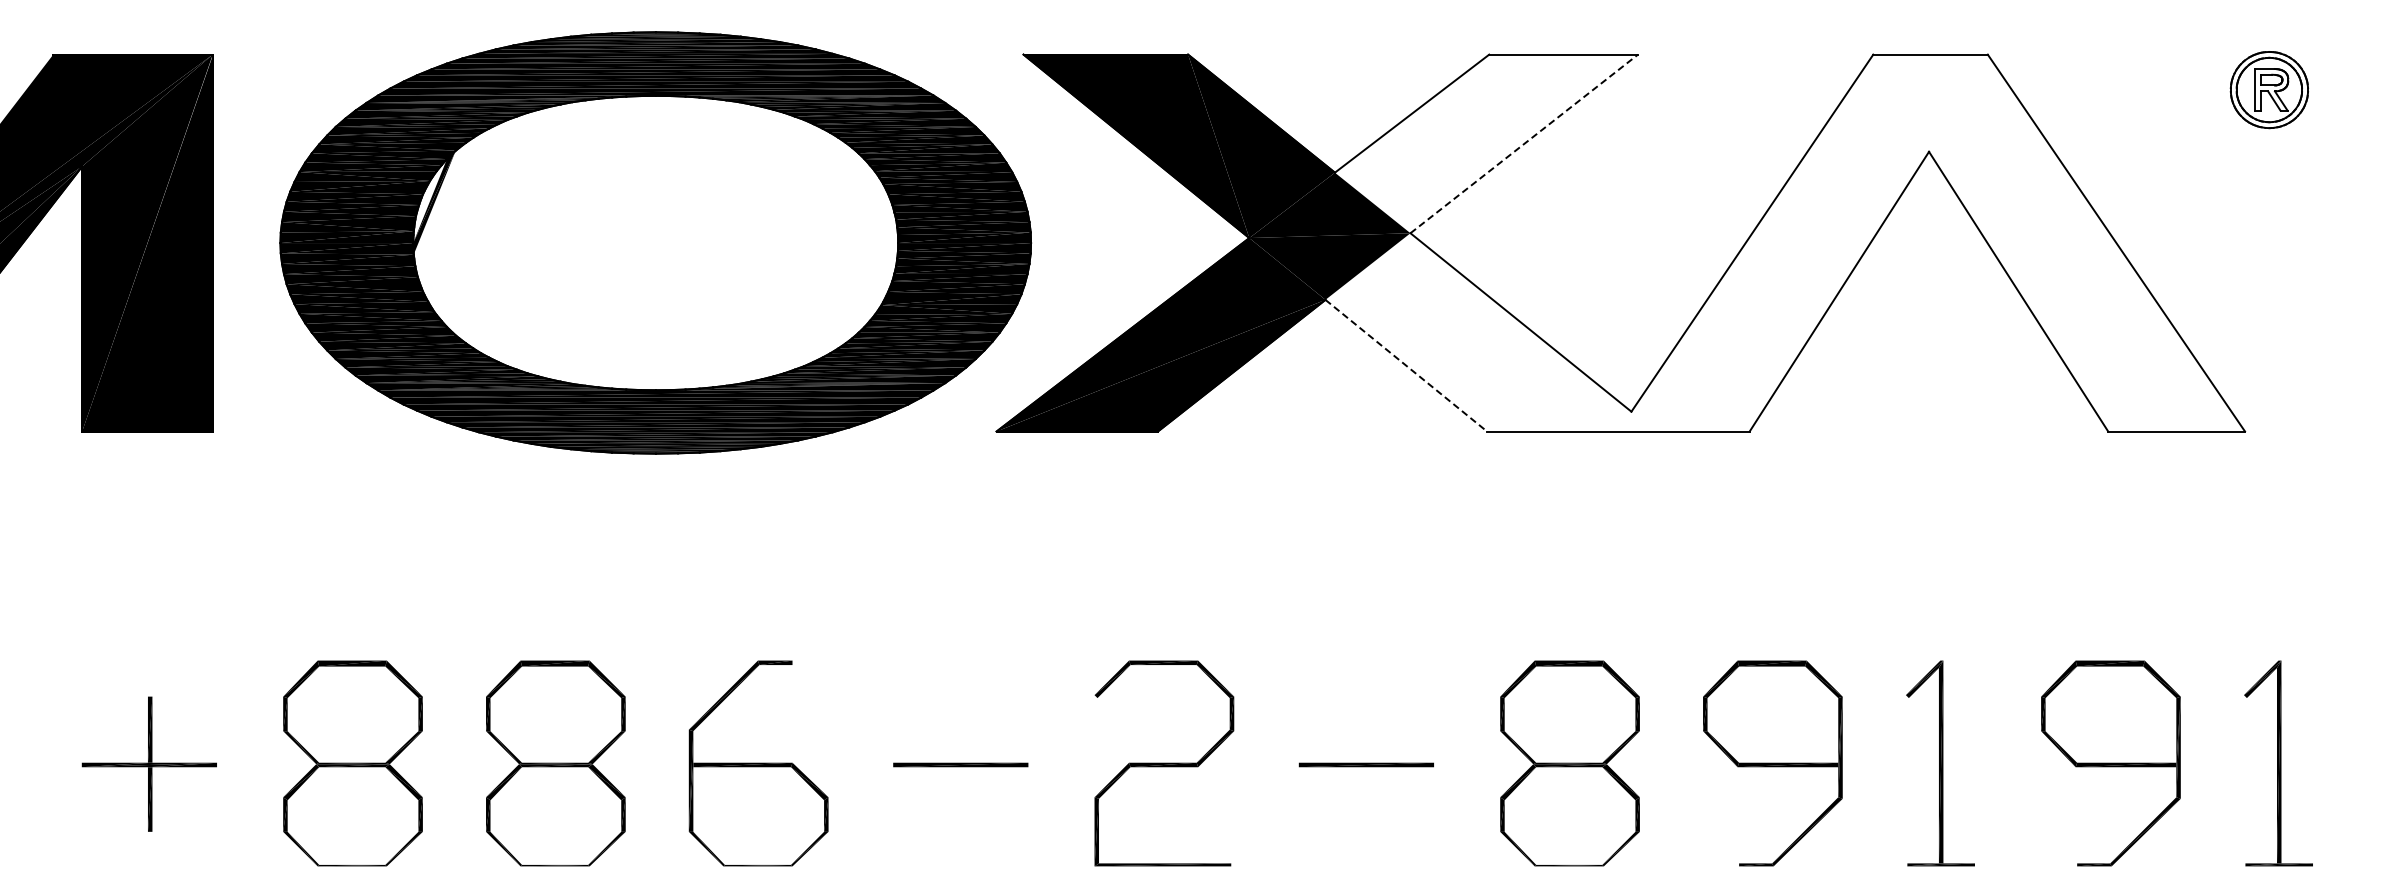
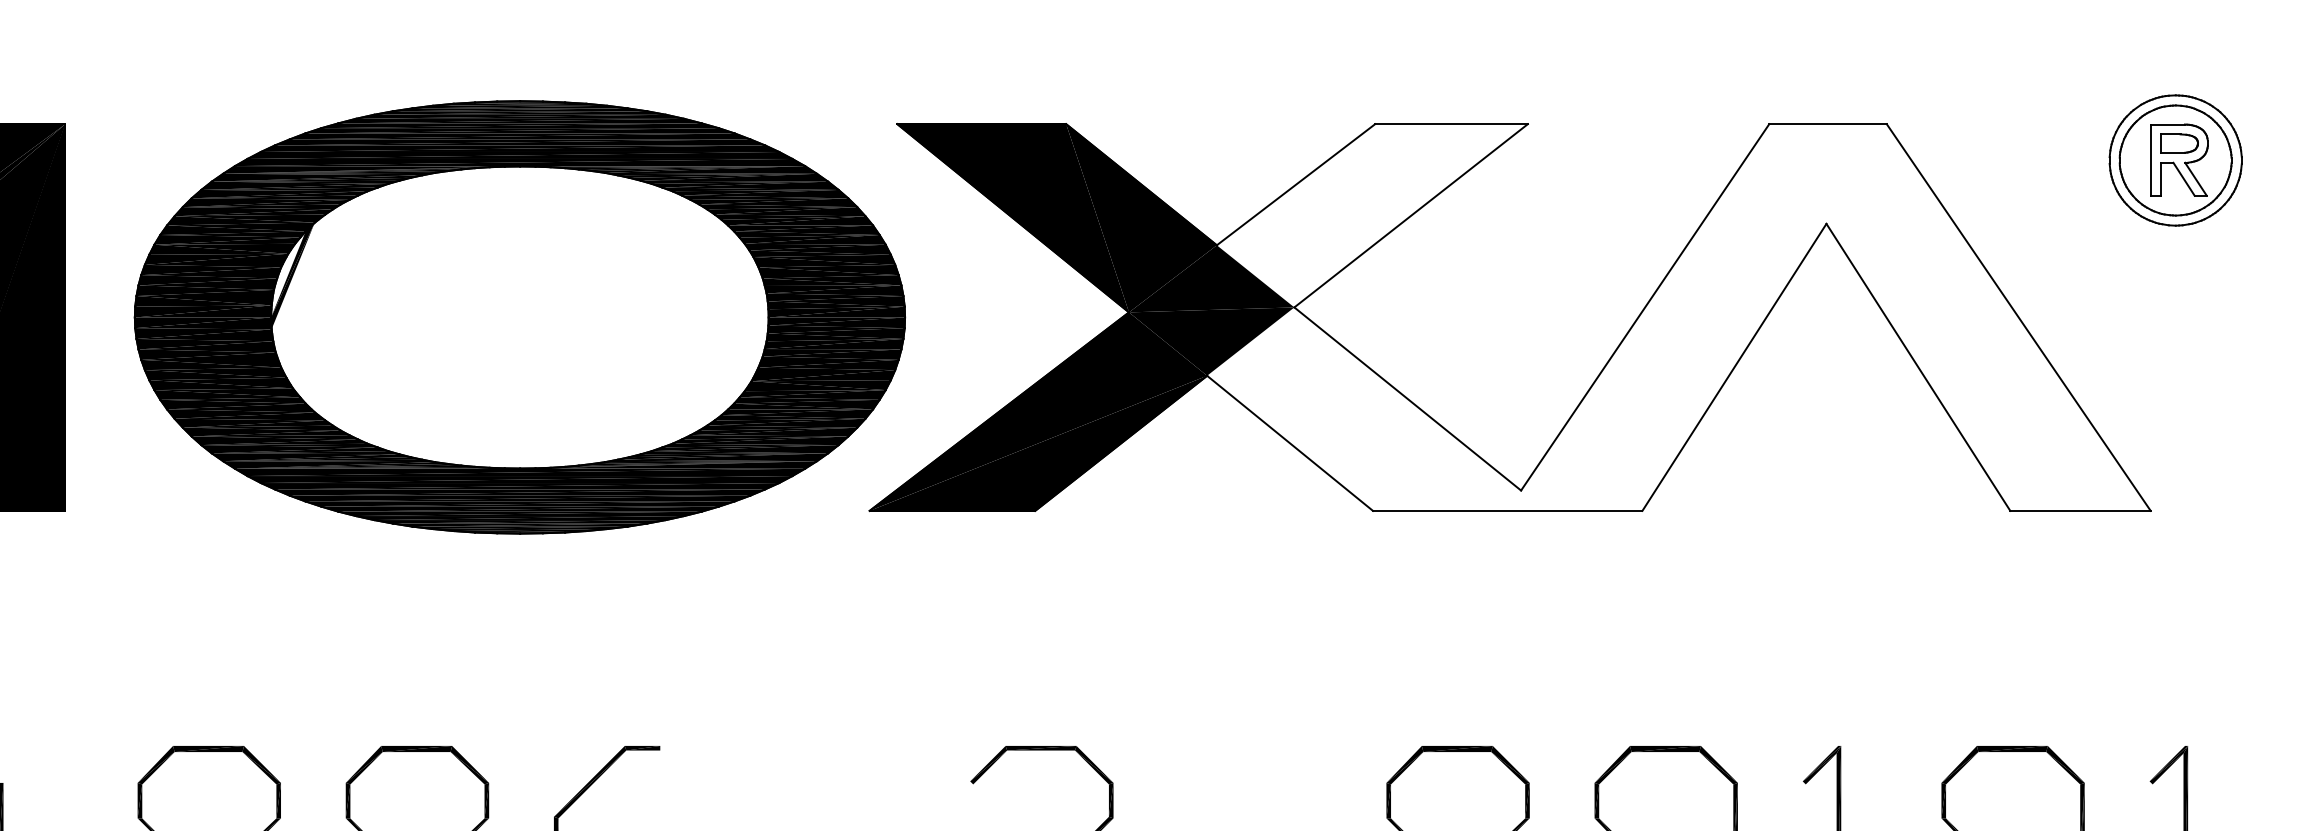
part: (2269, 89) -> (2175, 159), size x1.67
line: (1524, 143) -> (1411, 215), dashed -> solid
line: (1406, 366) -> (1290, 444), dashed -> solid

